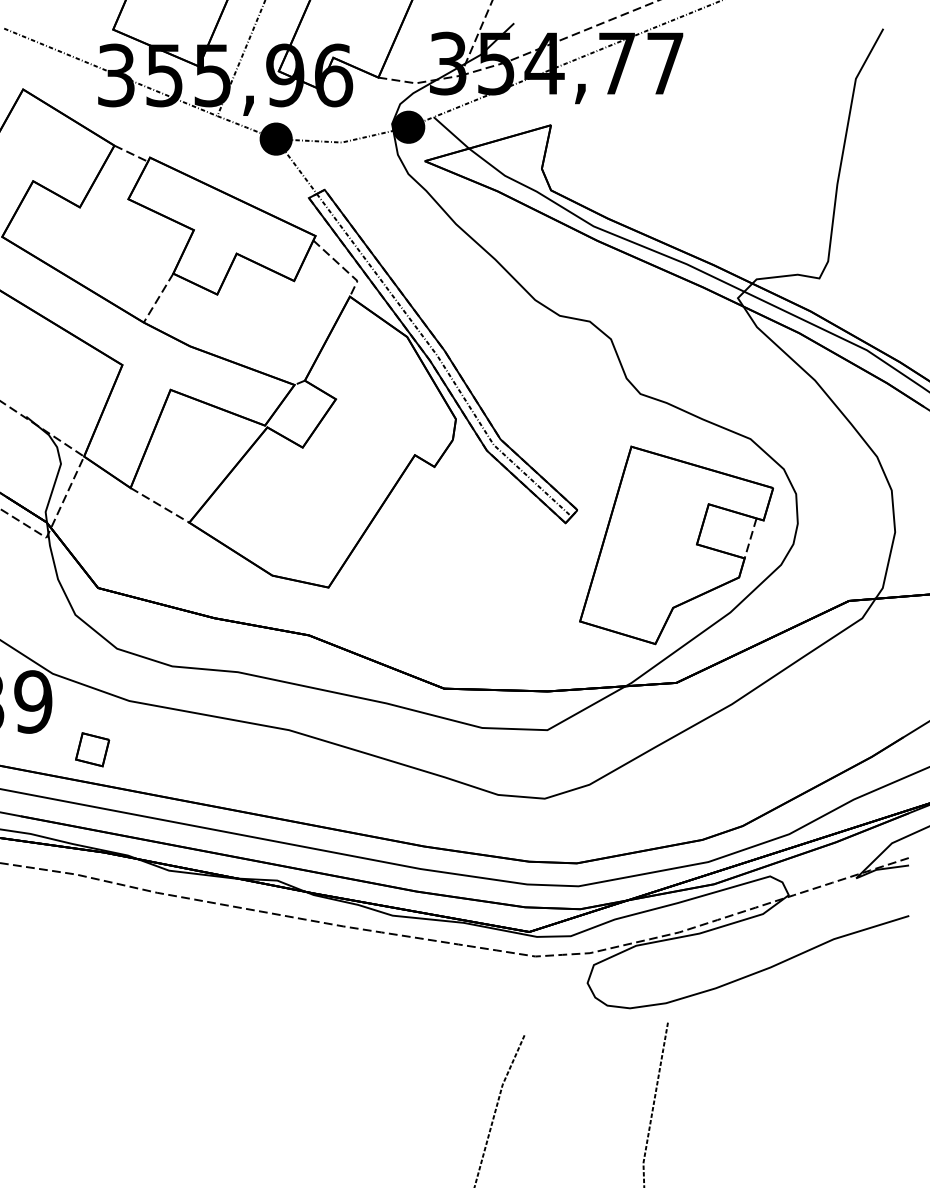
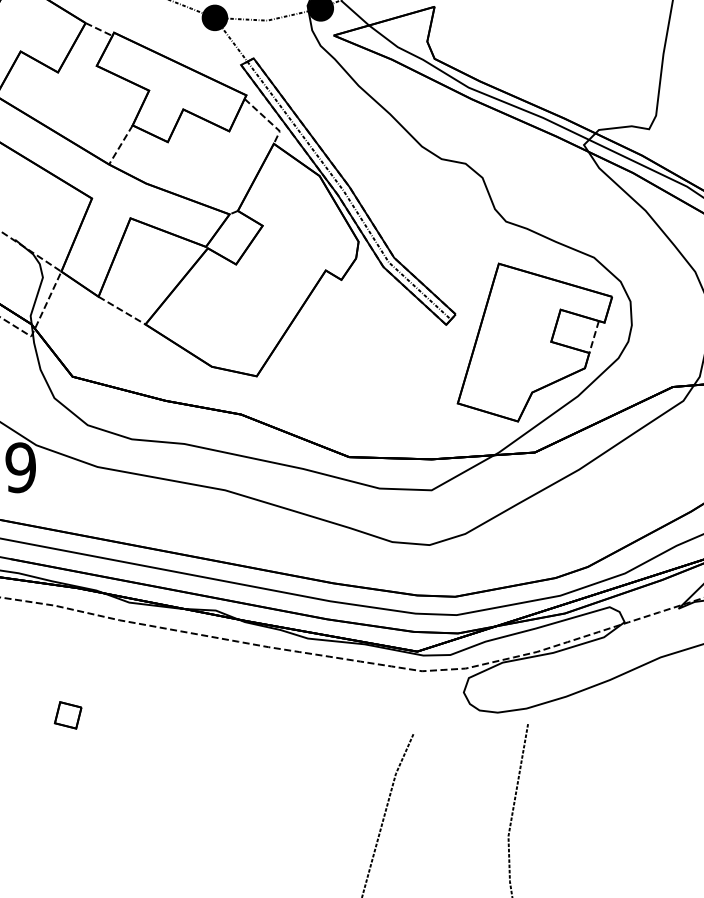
part: (92, 749) -> (68, 715), moved

